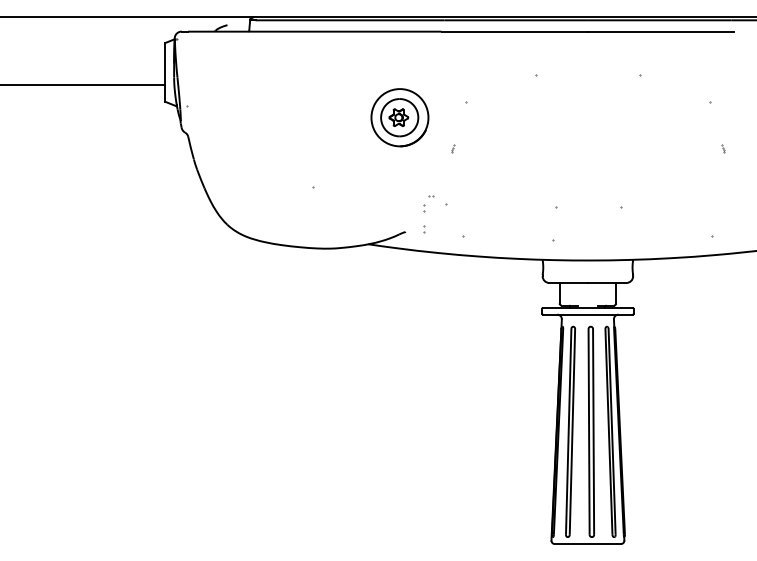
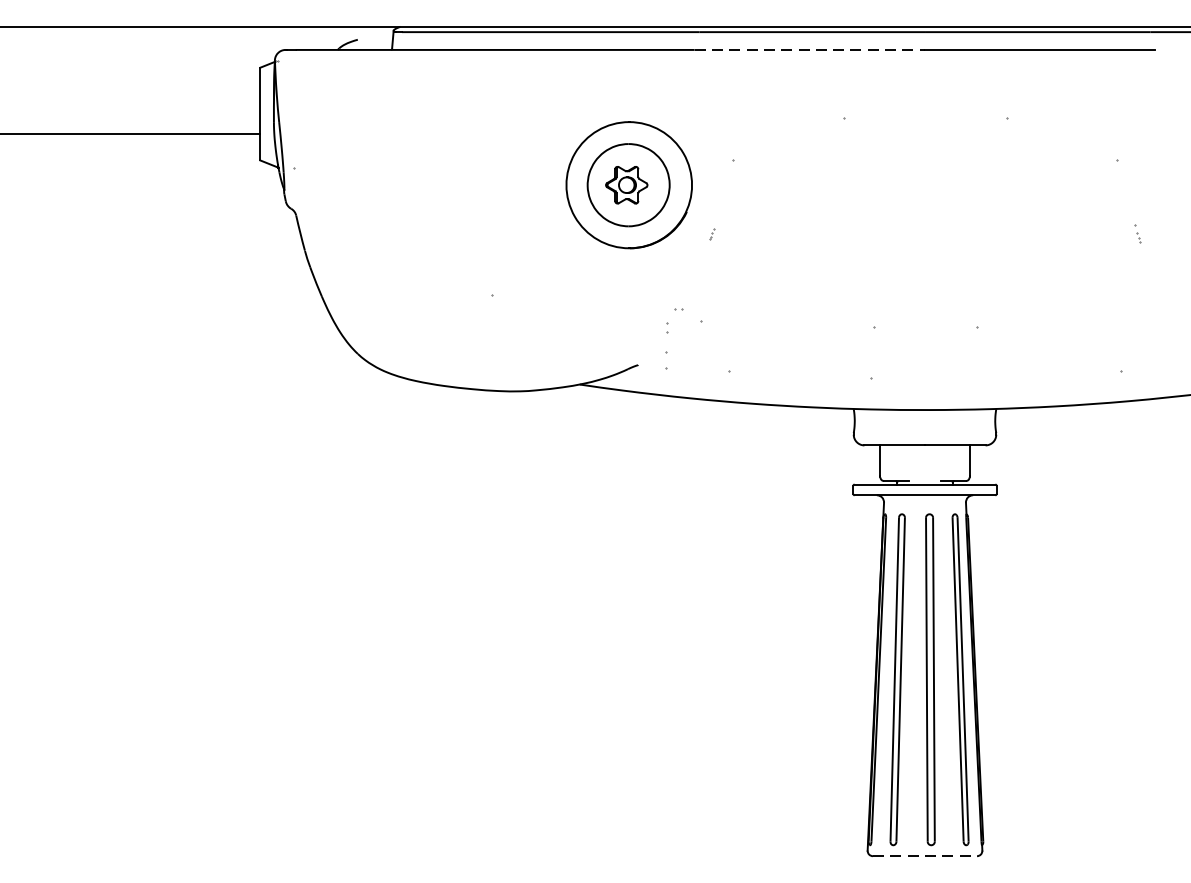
line: (515, 31) -> (811, 49), solid -> dashed
part: (399, 117) -> (628, 185), size x1.4
part: (723, 148) -> (1138, 233), size x1.6
part: (424, 229) -> (667, 361), size x1.6
line: (588, 544) -> (925, 856), solid -> dashed

